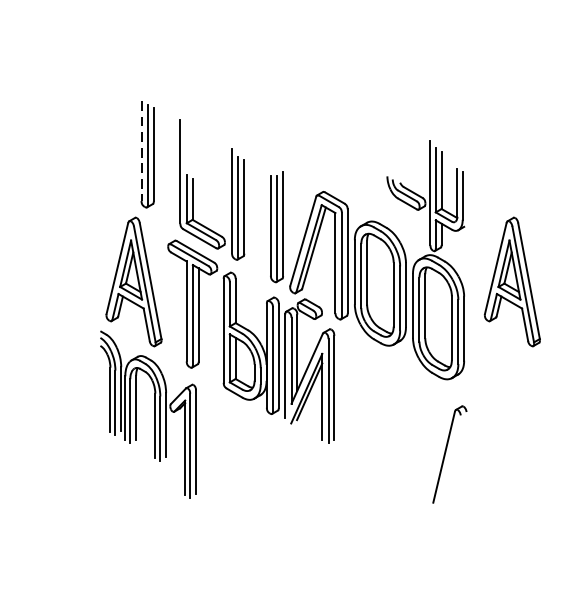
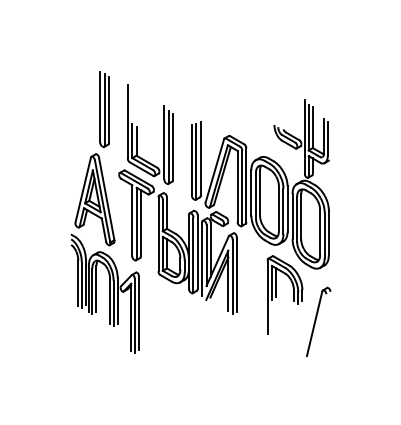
line: (141, 151) -> (100, 107), dashed -> solid
part: (511, 281) -> (362, 199), removed
part: (390, 415) -> (276, 294), added

